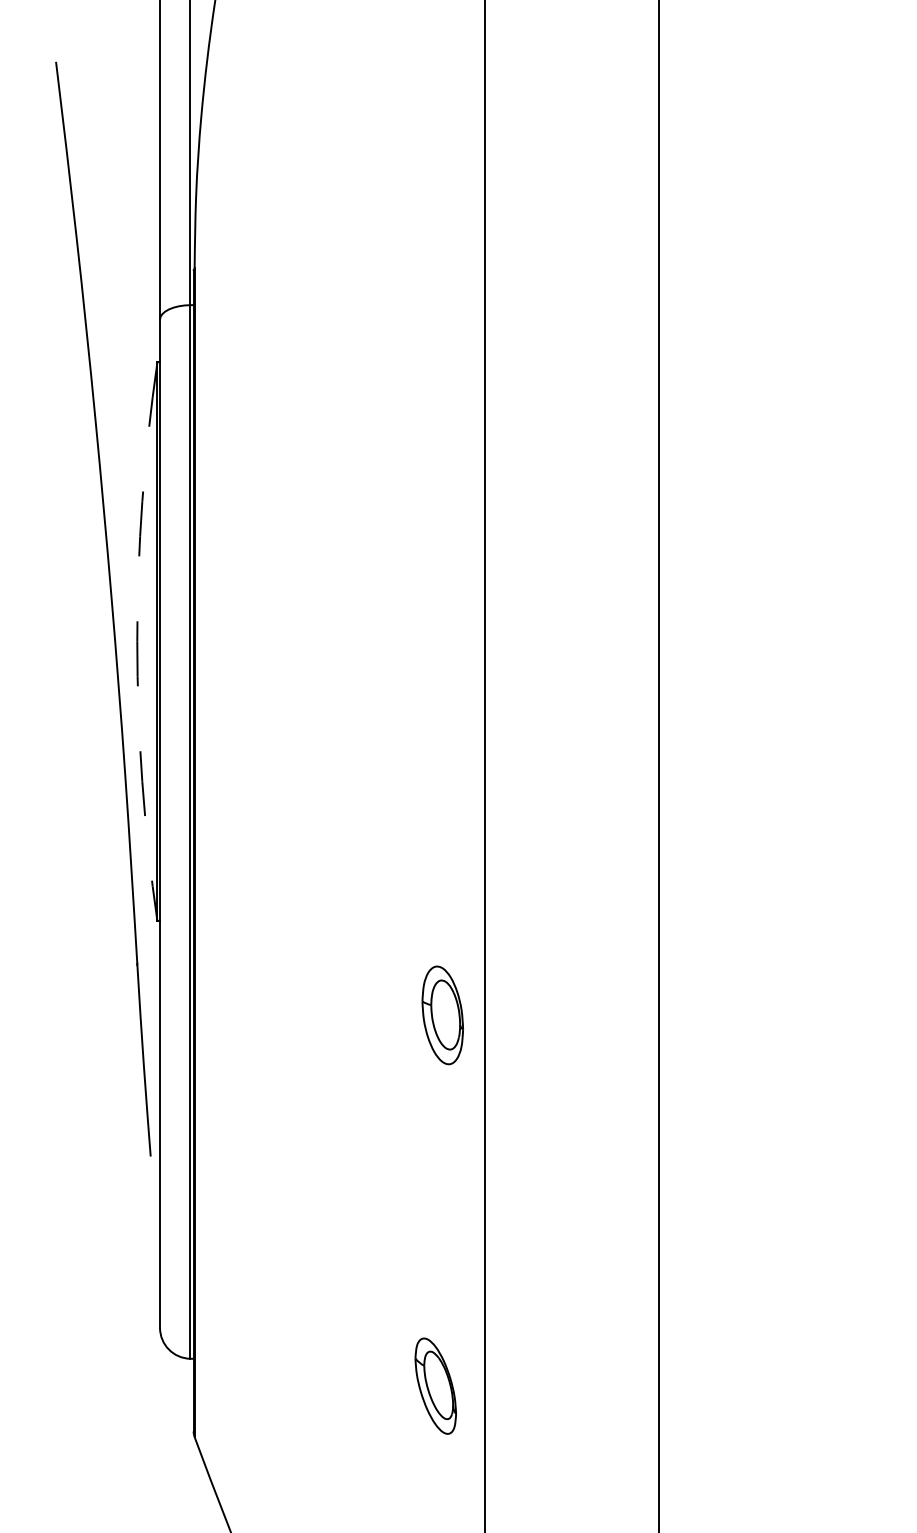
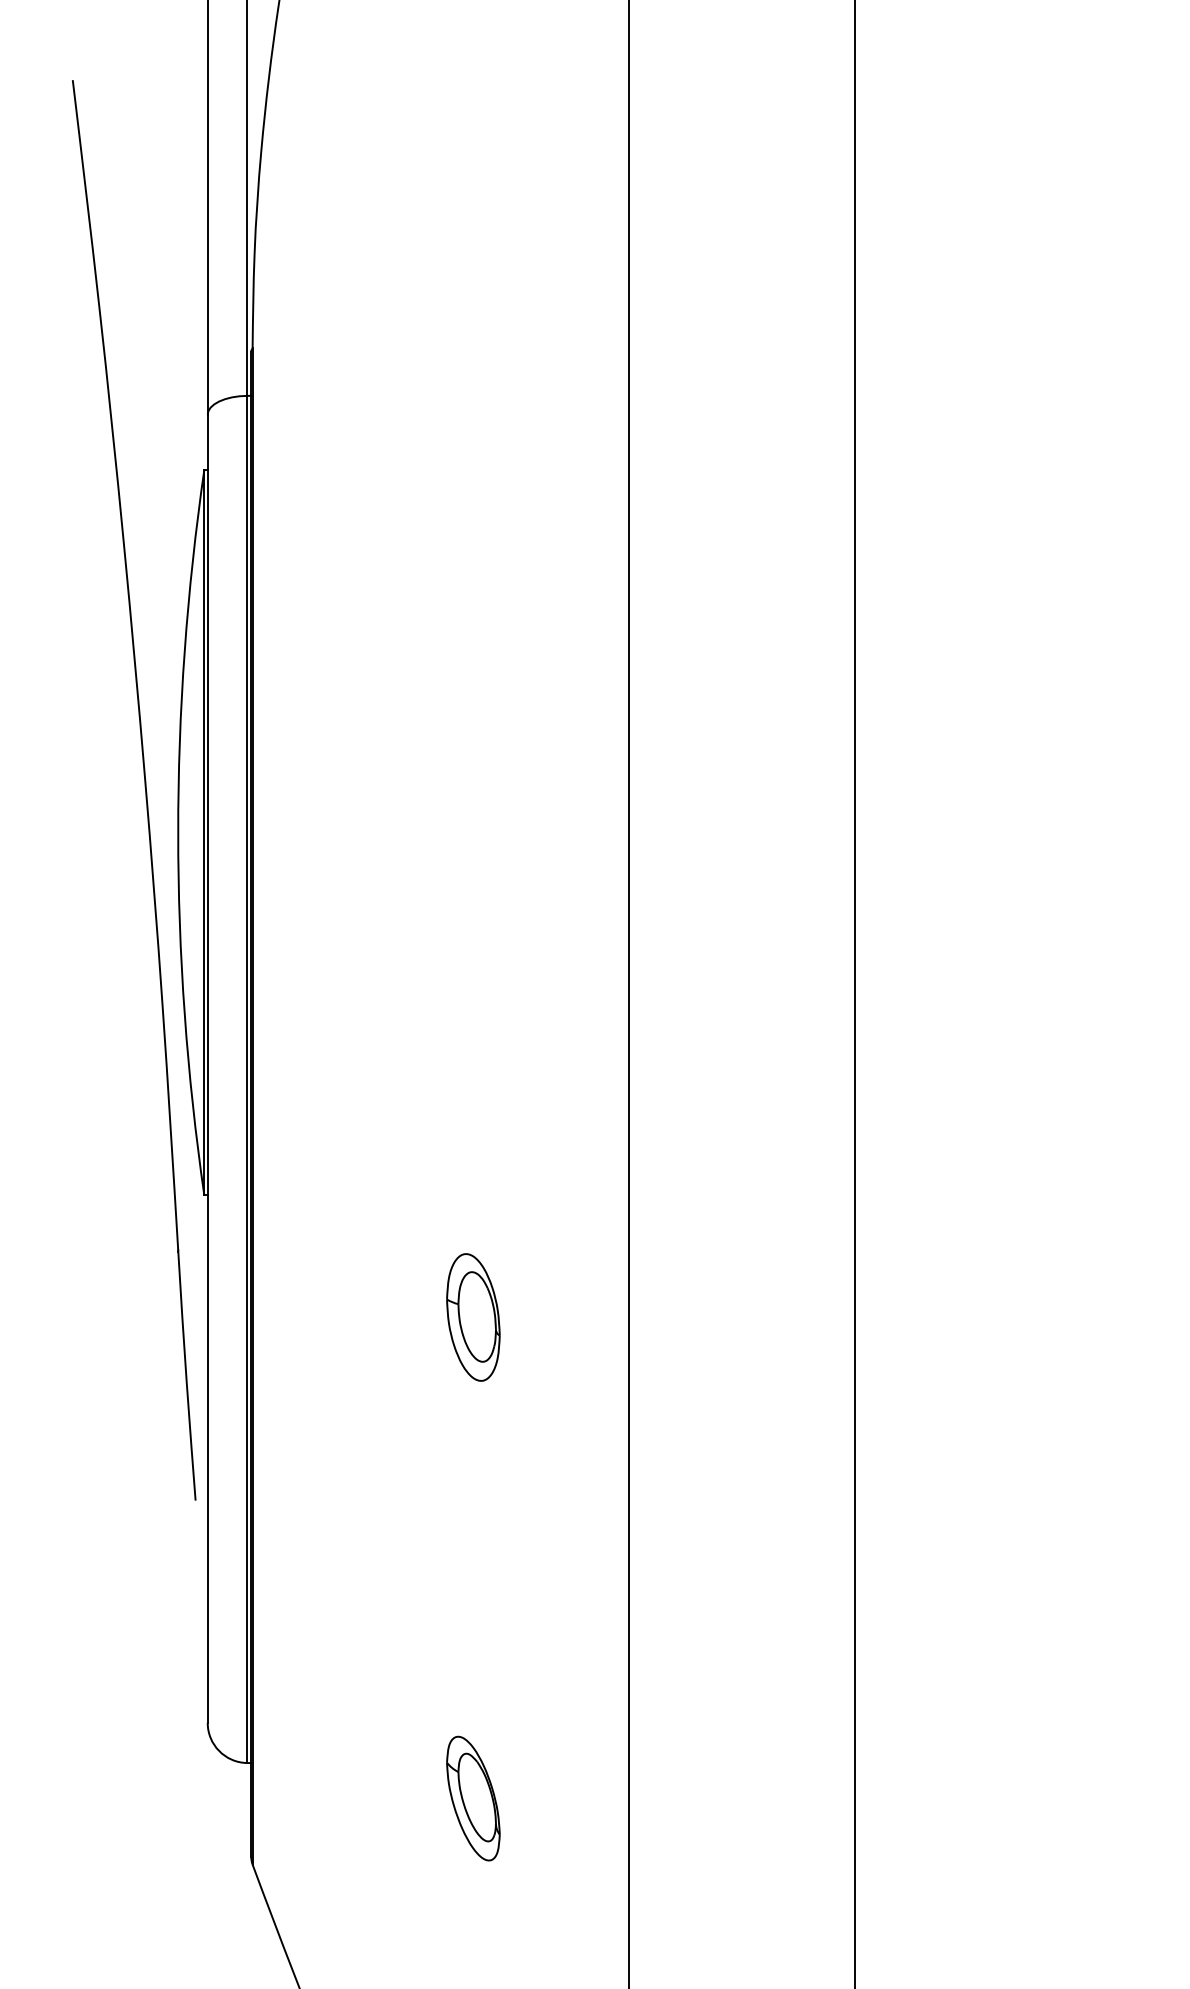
arc: (137, 641) -> (178, 832), dashed -> solid
part: (442, 1015) -> (473, 1317), moved
part: (435, 1385) -> (473, 1797), moved

